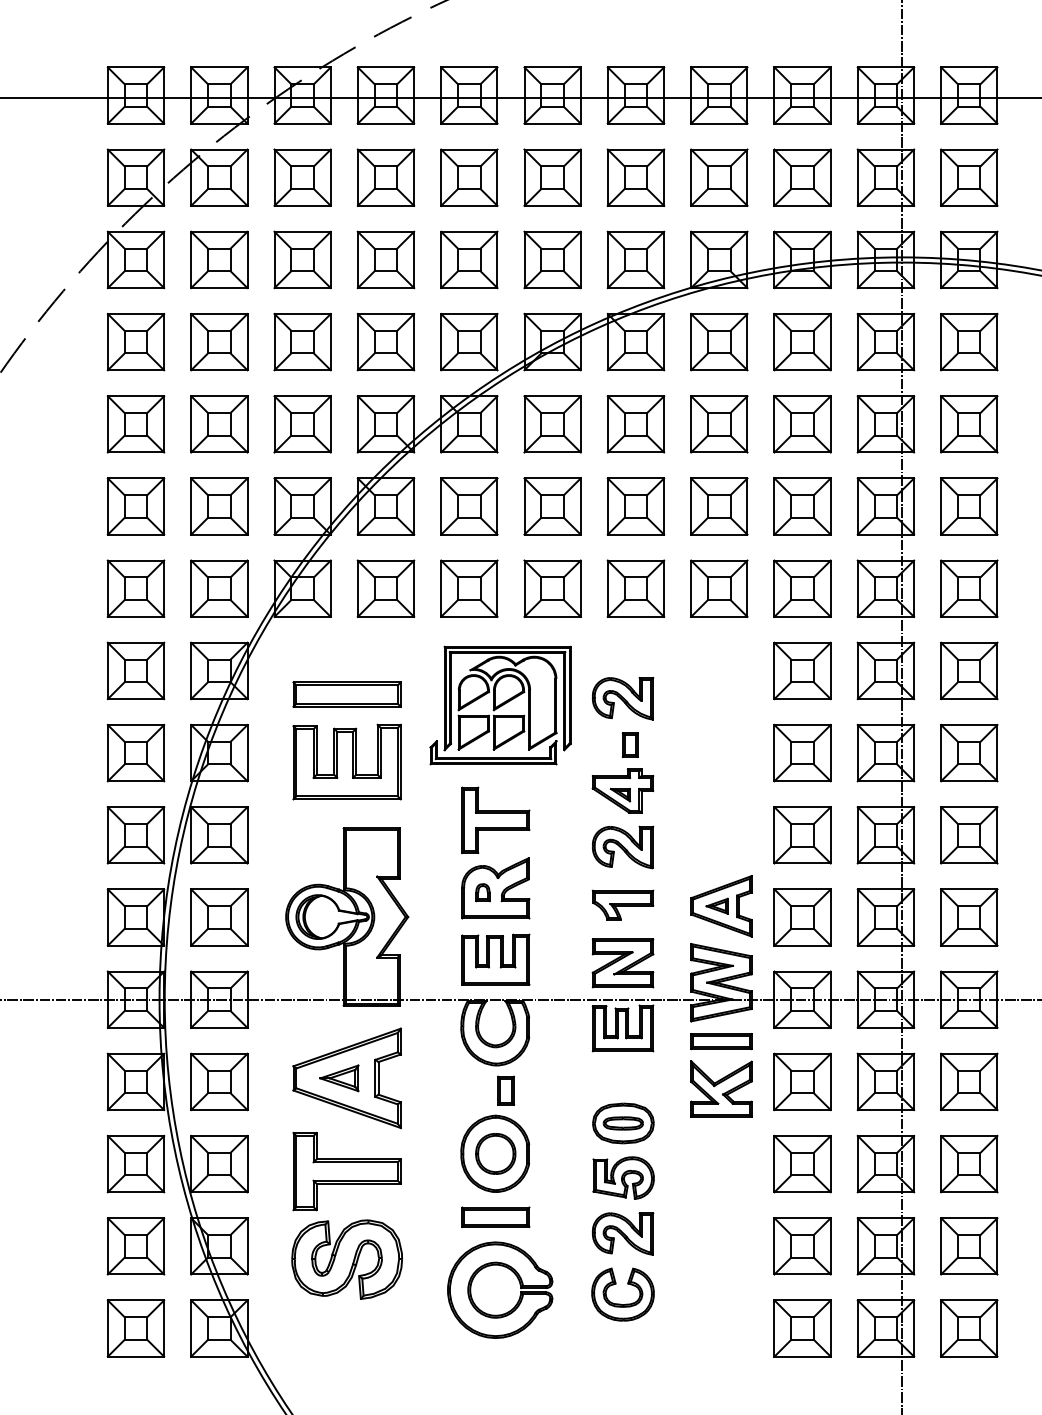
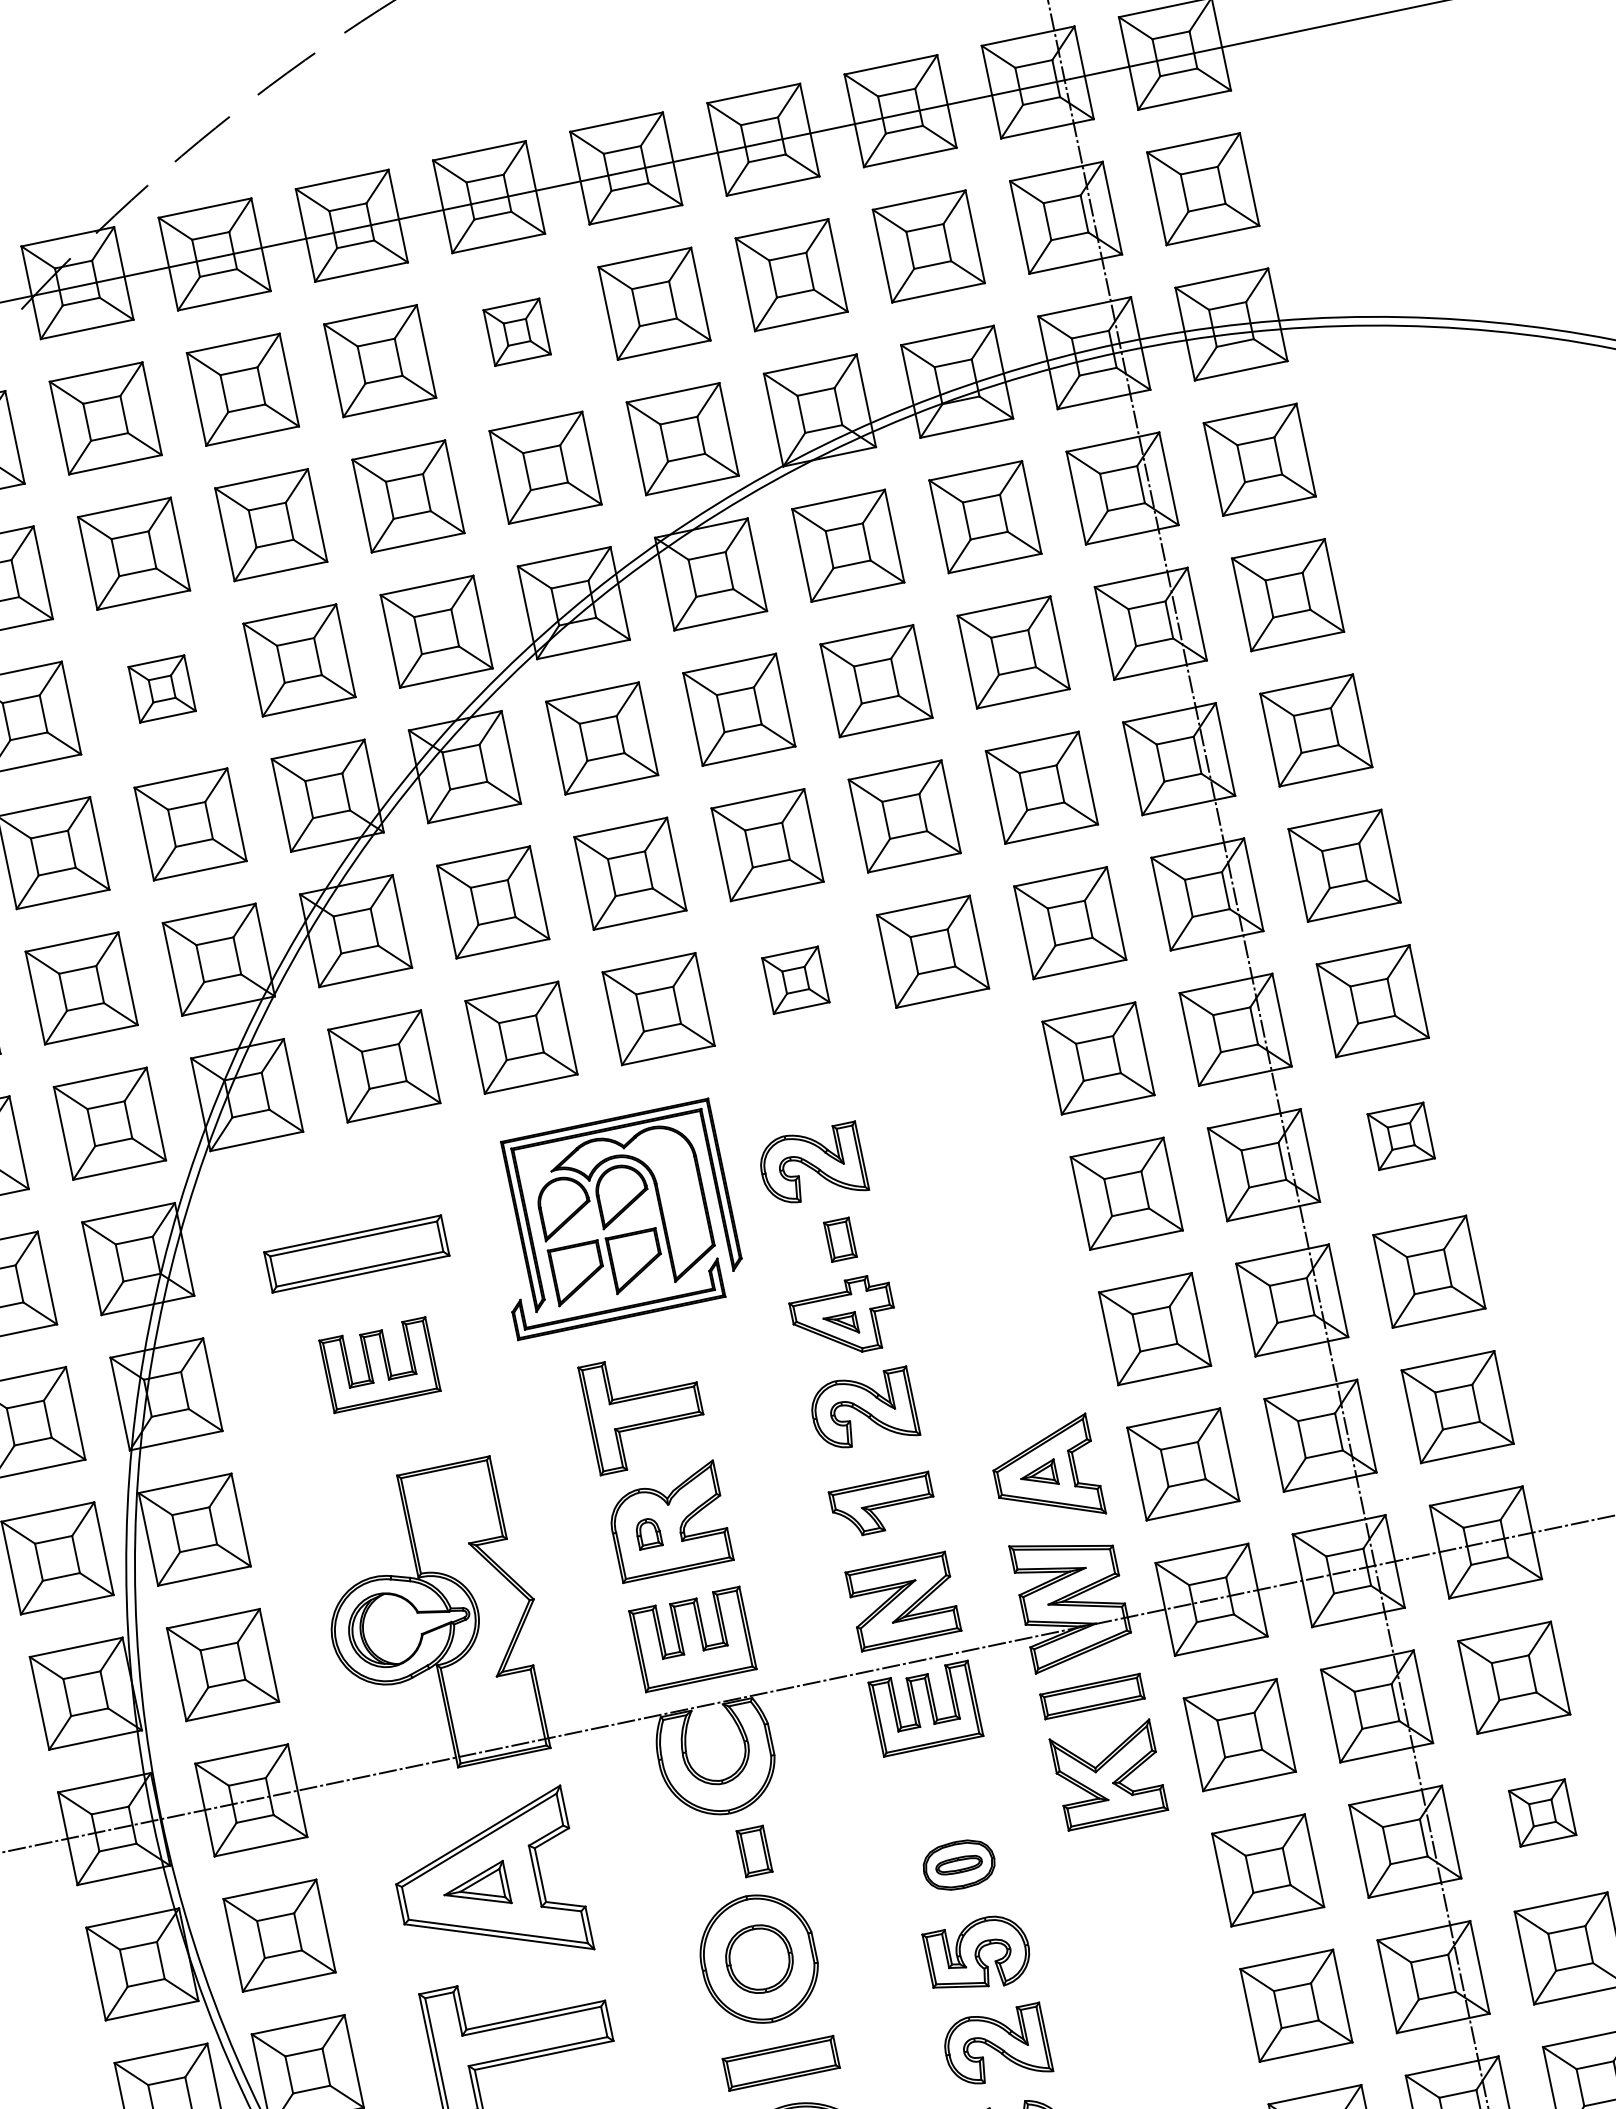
part: (552, 177) -> (517, 332), size x0.6
part: (302, 341) -> (161, 688), size x0.6
part: (635, 588) -> (795, 980), size x0.6
part: (969, 752) -> (1401, 1135), size x0.6
part: (346, 761) -> (378, 1364), size x0.6
part: (623, 1123) -> (959, 1865), size x0.7
part: (969, 1163) -> (1542, 1811), size x0.6

